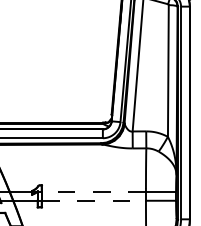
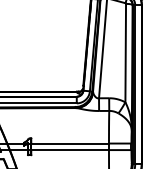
line: (93, 192) -> (69, 143), dashed -> solid
line: (94, 200) -> (70, 149), dashed -> solid

